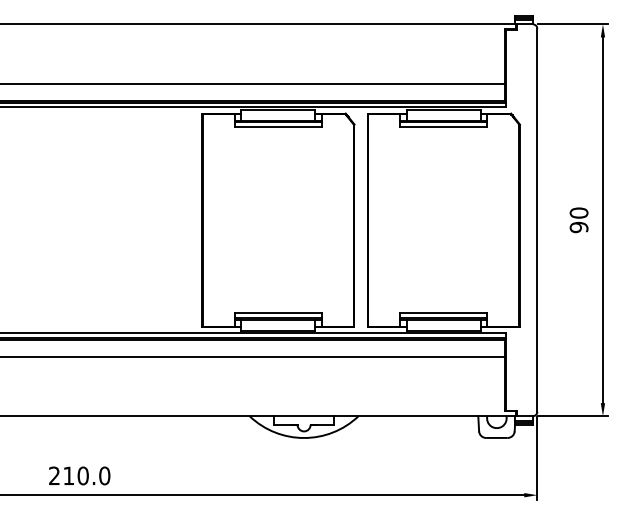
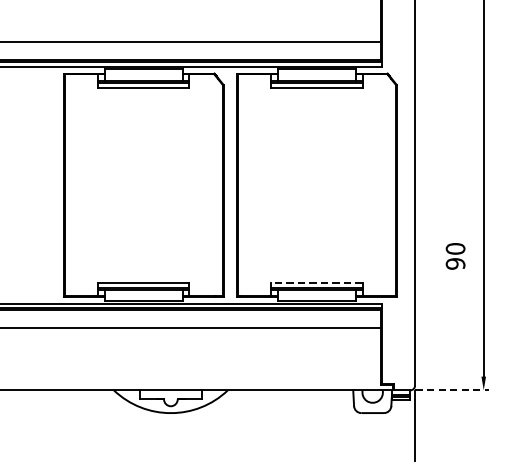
text: (578, 220) -> (454, 256), moved
line: (443, 313) -> (316, 282), solid -> dashed
line: (573, 416) -> (452, 390), solid -> dashed

